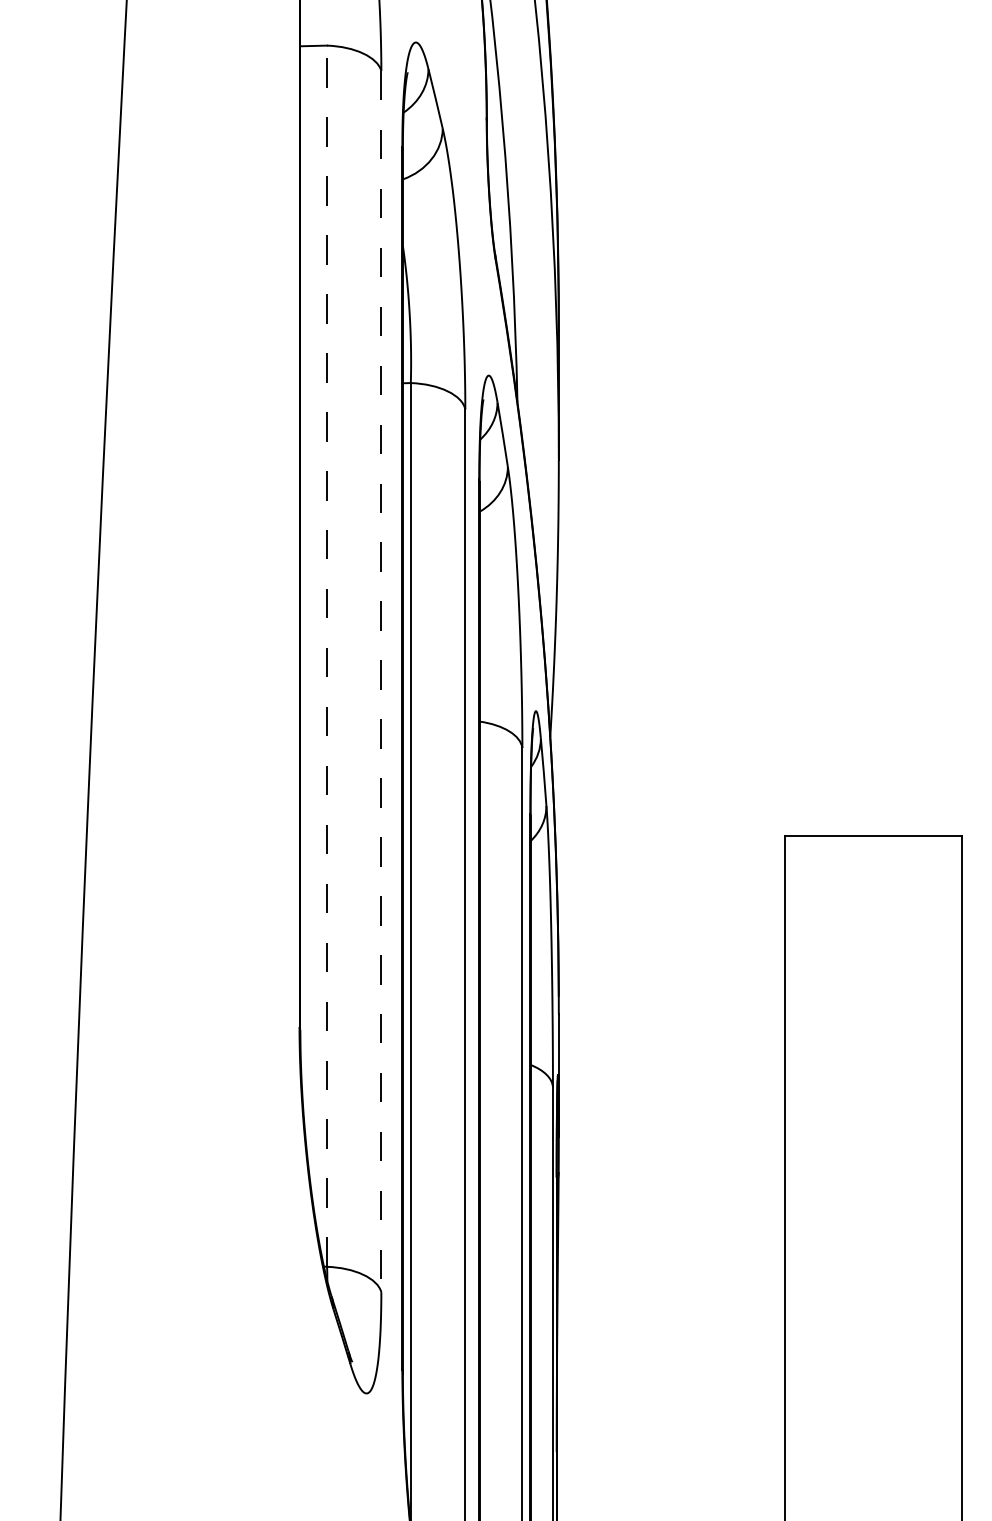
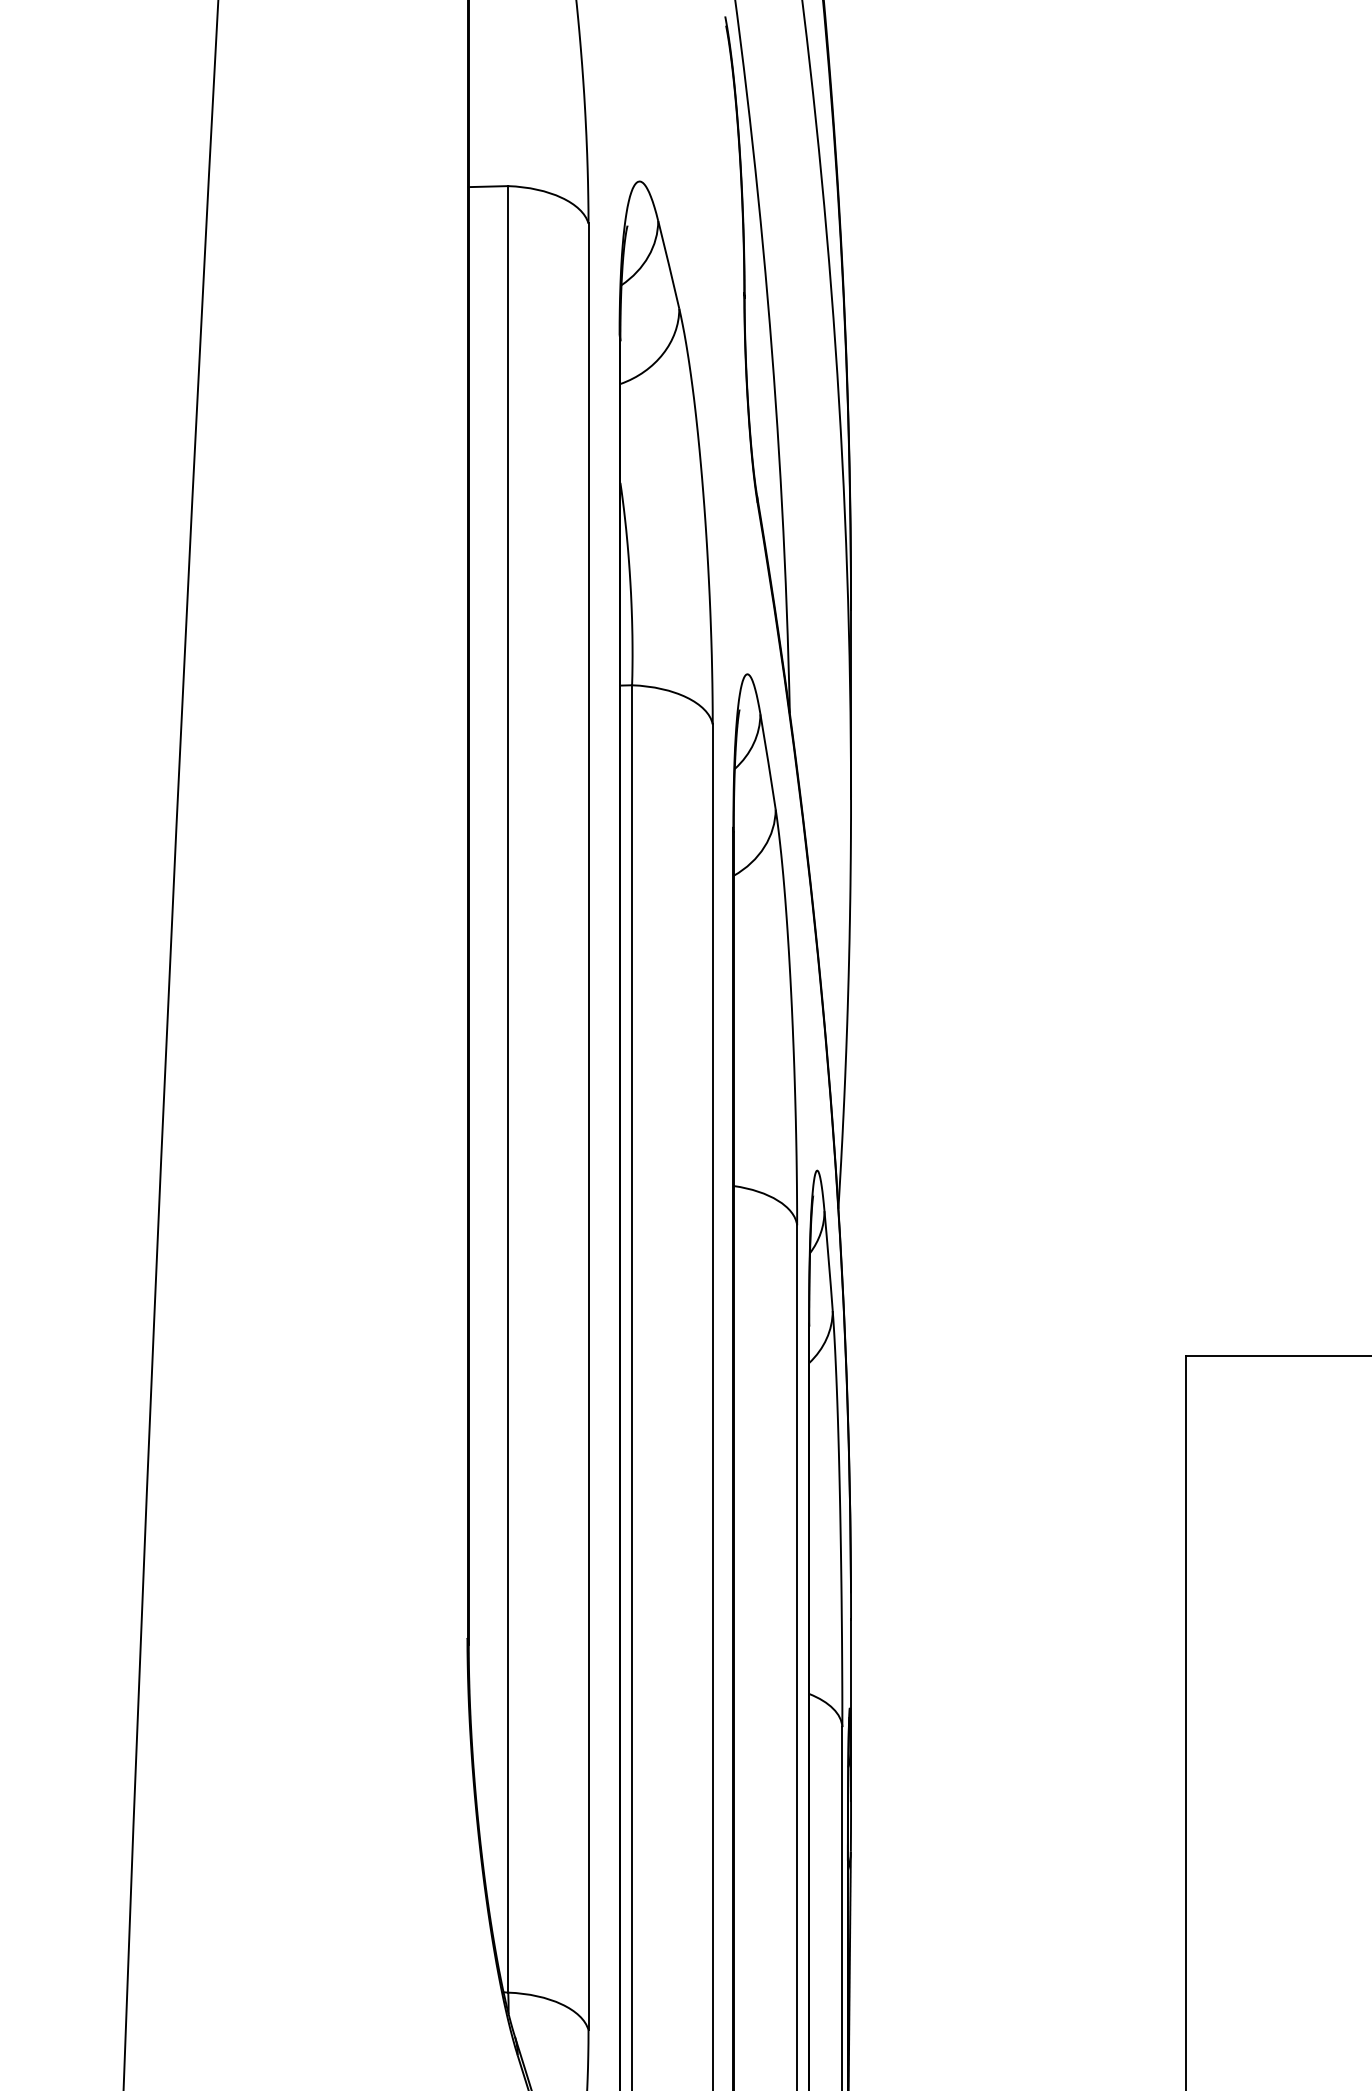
line: (327, 656) -> (508, 1089), dashed -> solid
line: (381, 681) -> (588, 1126), dashed -> solid

